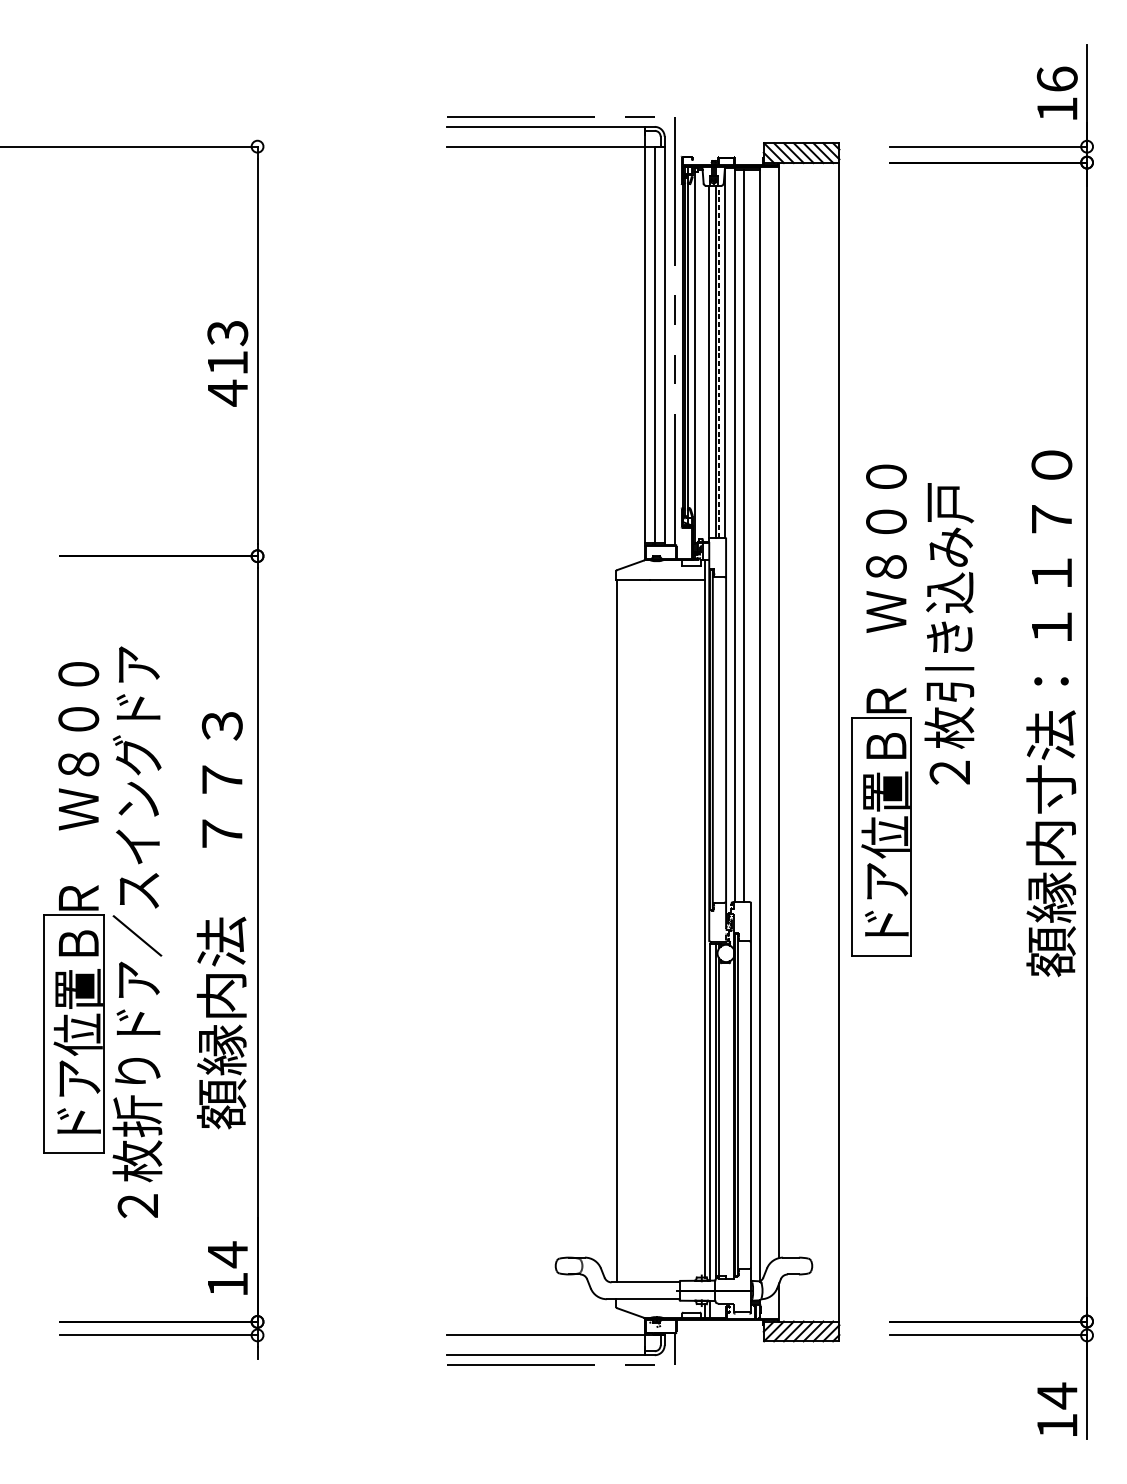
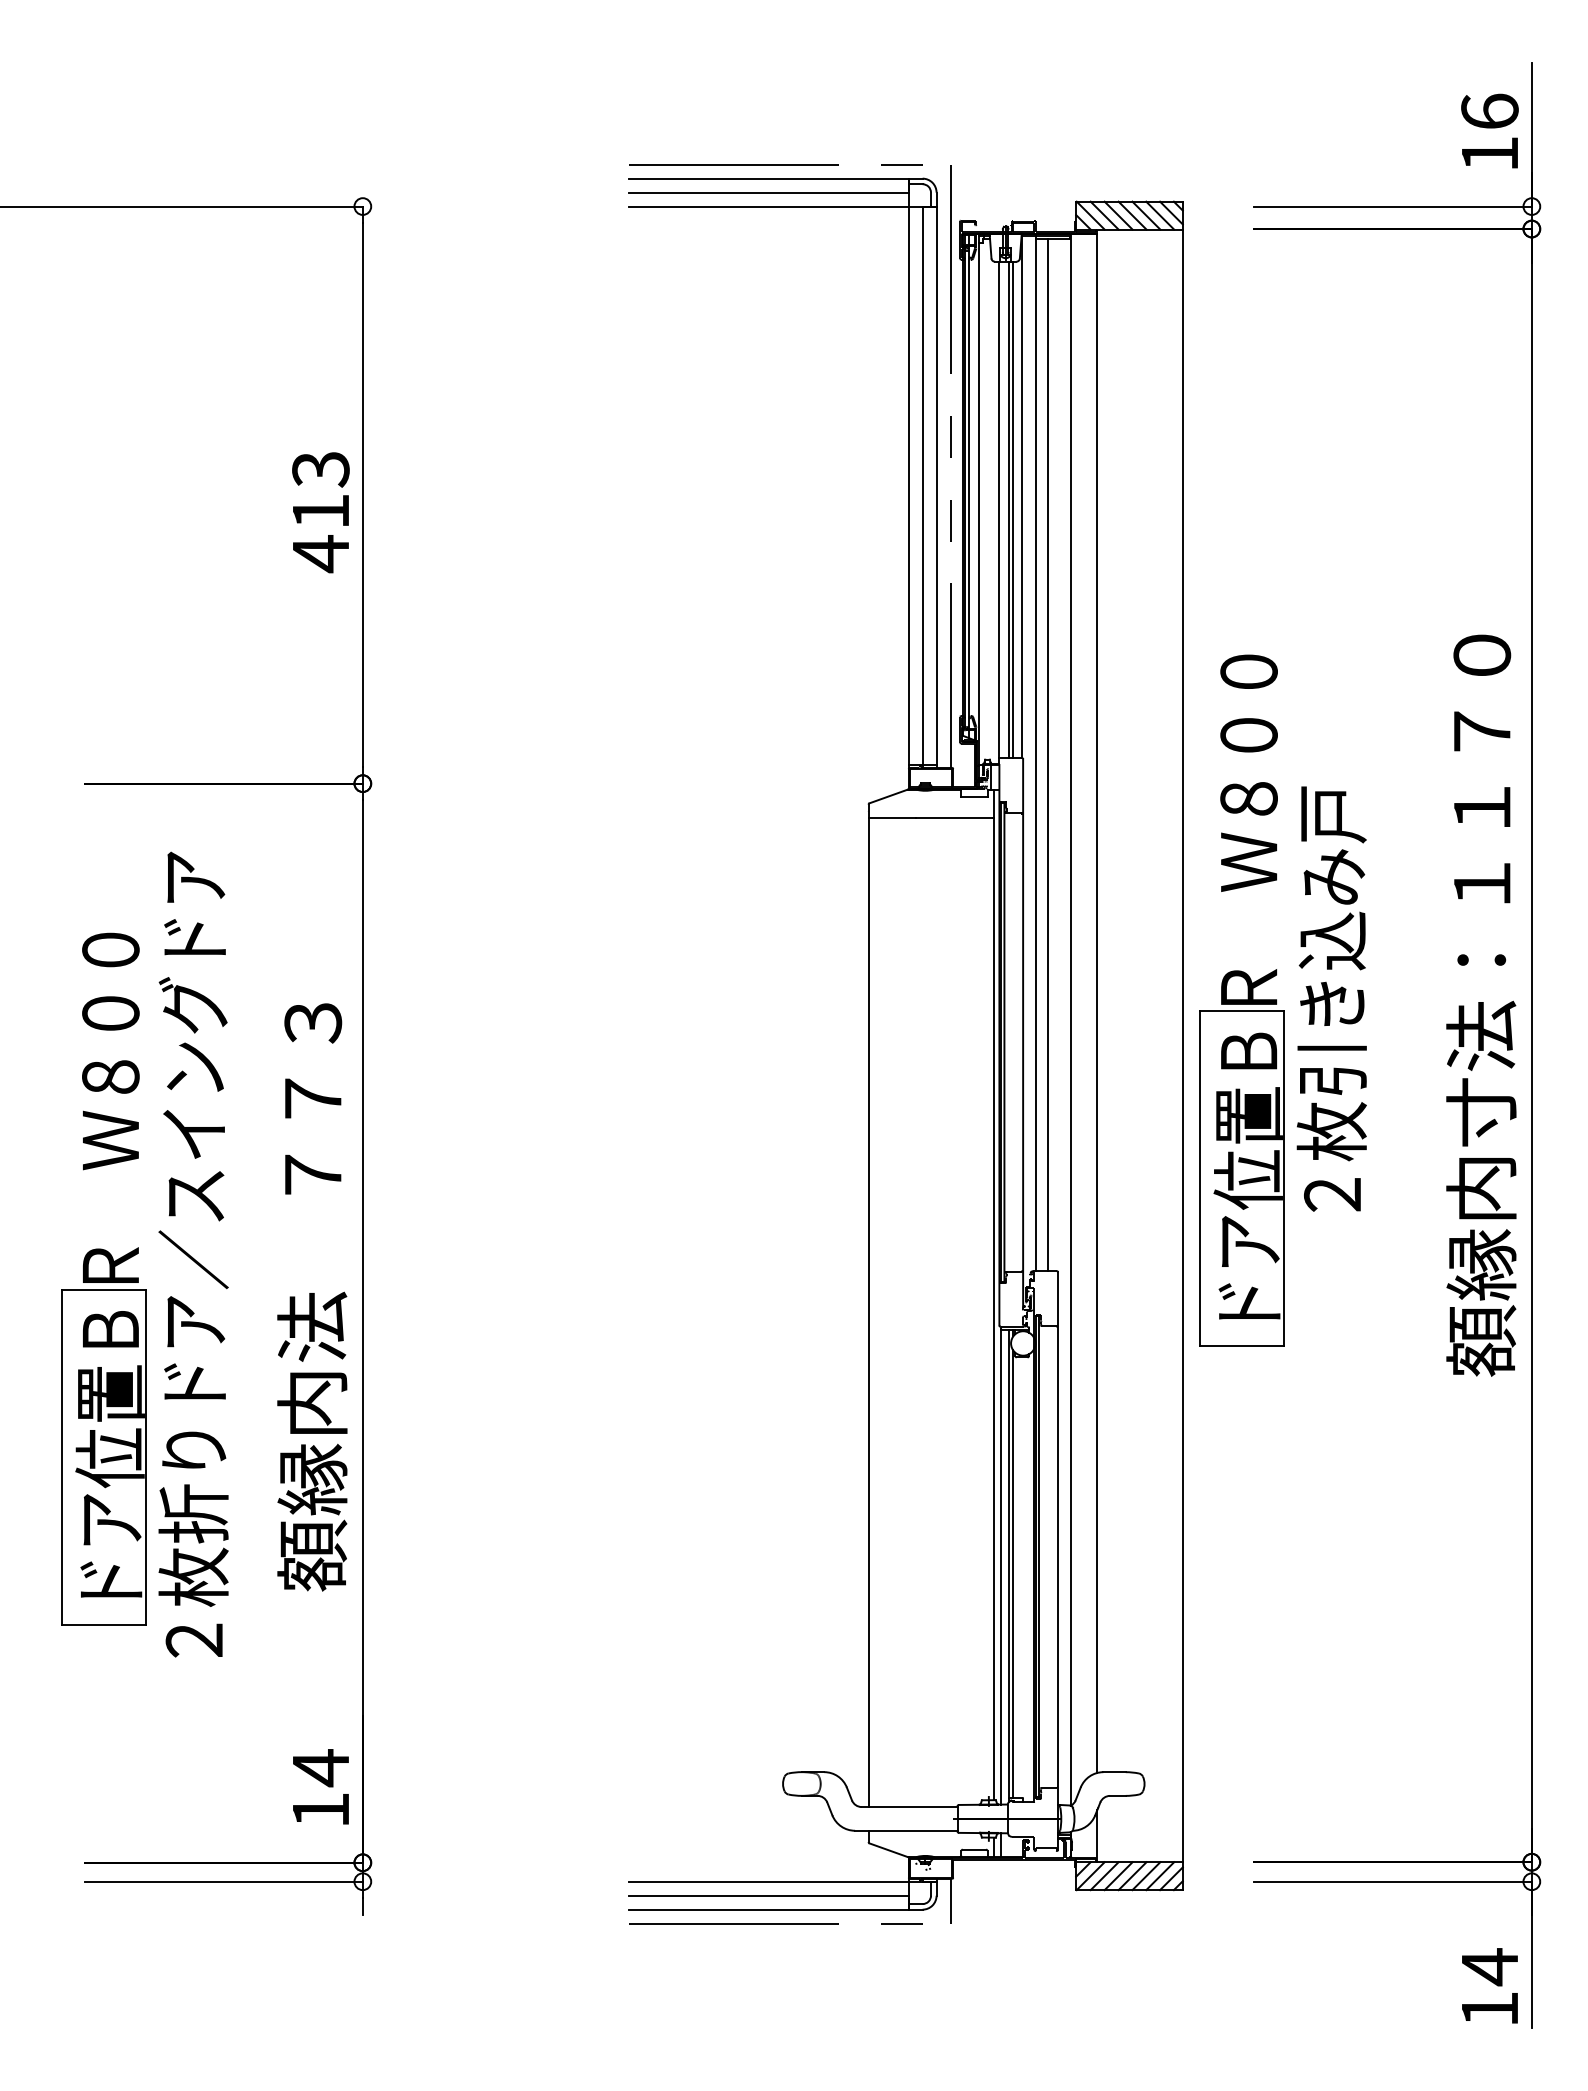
line: (545, 136) -> (768, 192), added
line: (719, 361) -> (1013, 509), dashed -> solid
text: (949, 633) -> (1331, 998), moved
text: (137, 932) -> (193, 1254), moved
line: (545, 1345) -> (768, 1895), added

